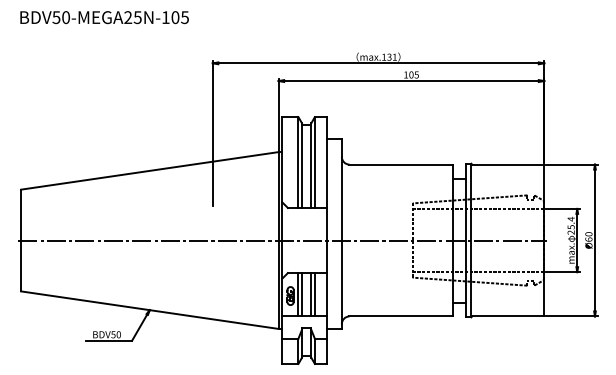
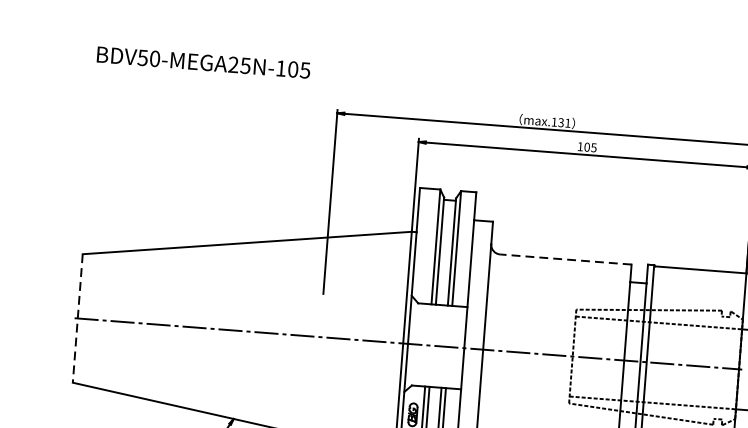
text: (104, 17) -> (203, 62), moved
line: (400, 164) -> (564, 259), solid -> dashed
line: (21, 240) -> (78, 318), solid -> dashed

